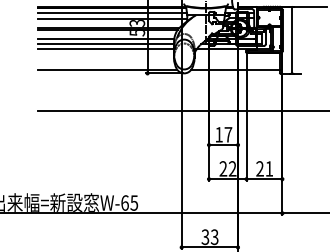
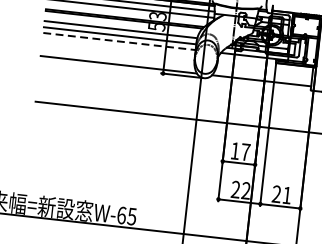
line: (106, 49) -> (120, 41), solid -> dashed

